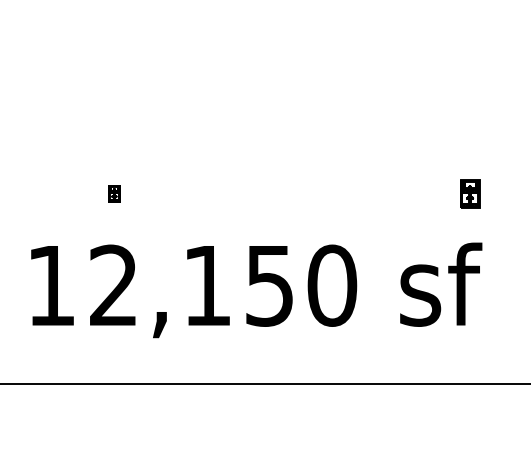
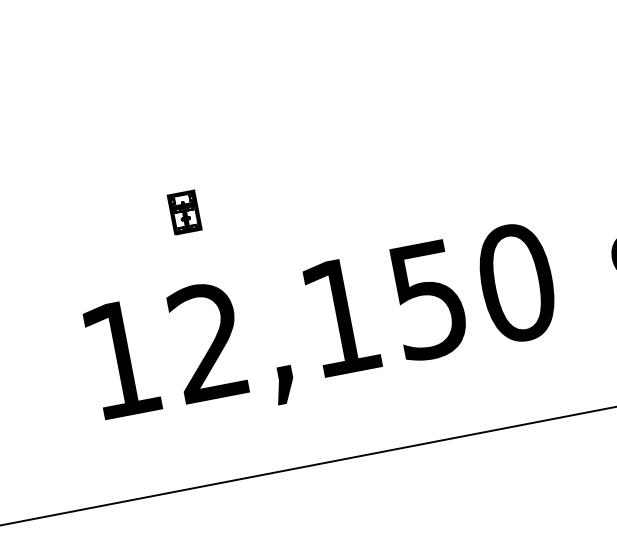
part: (114, 193) -> (184, 212), size x1.67

